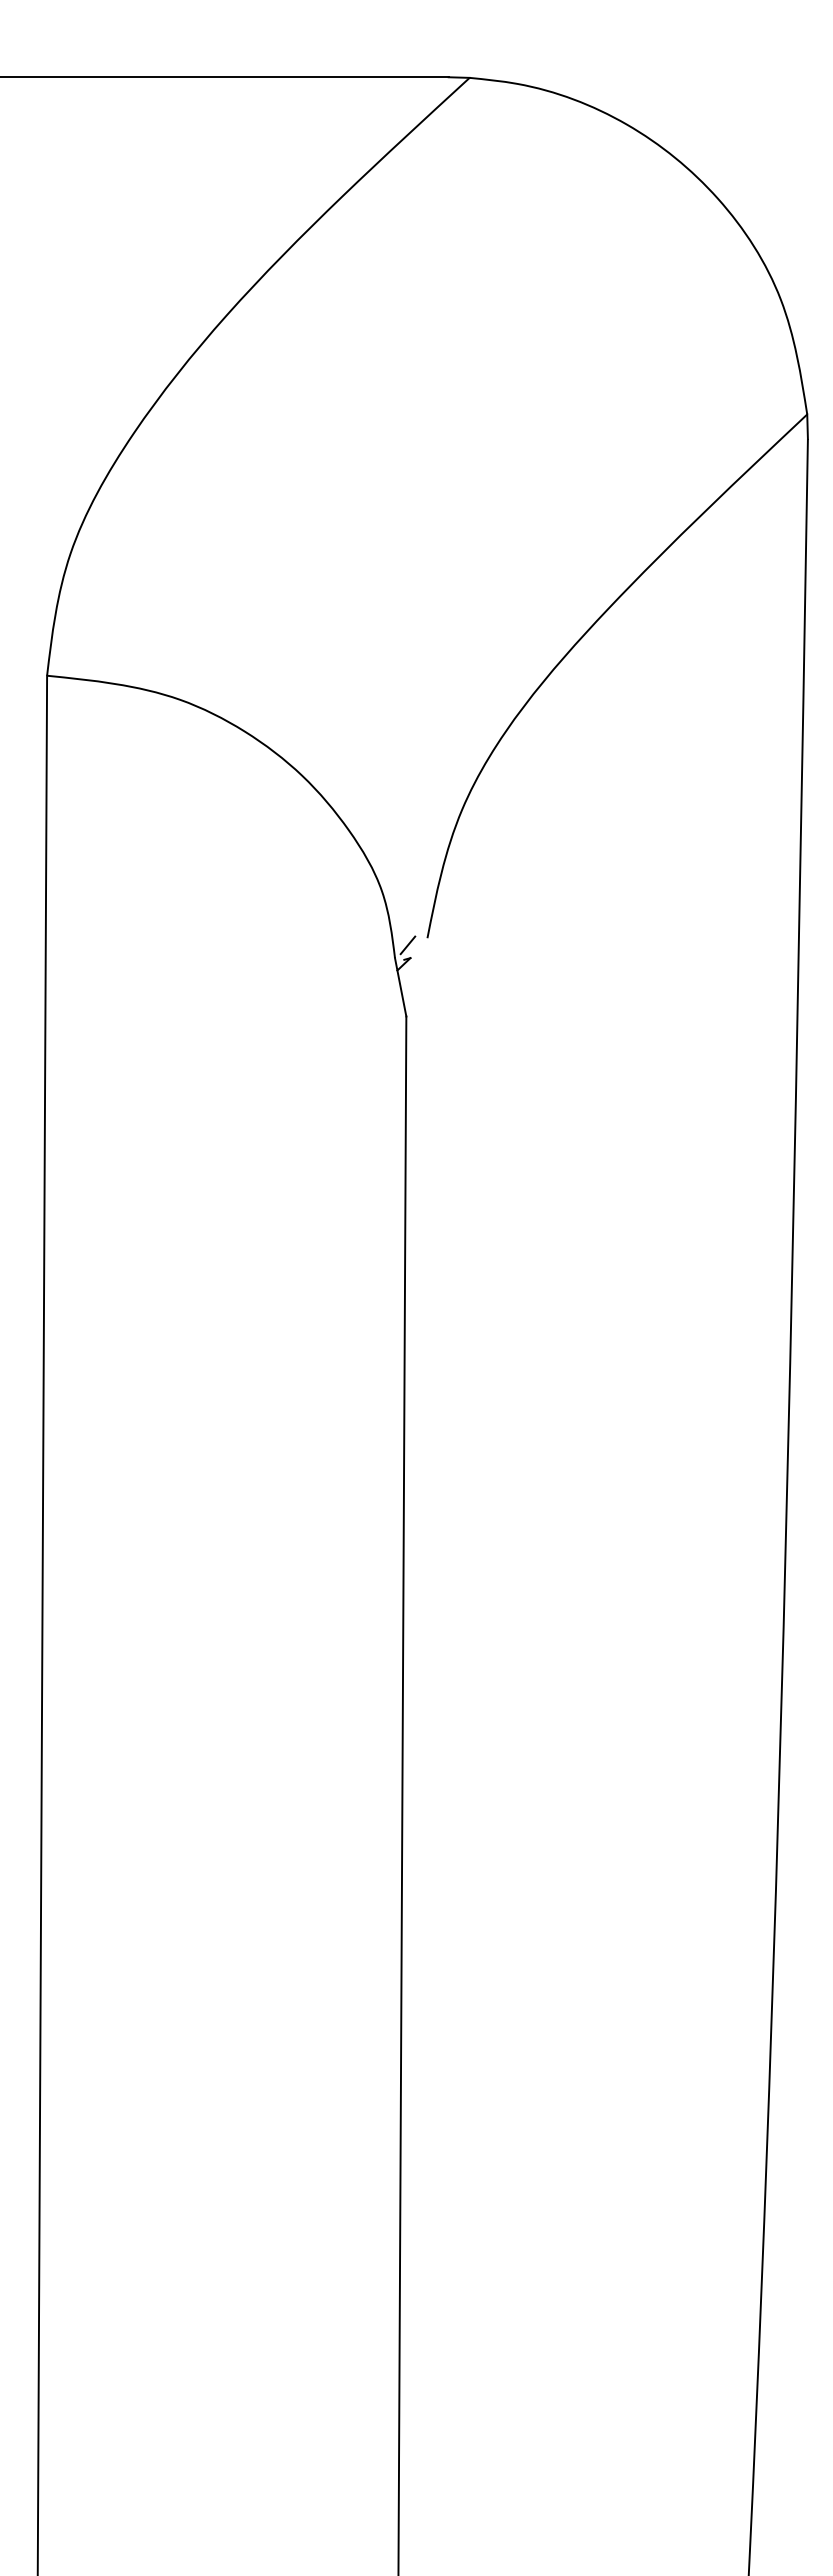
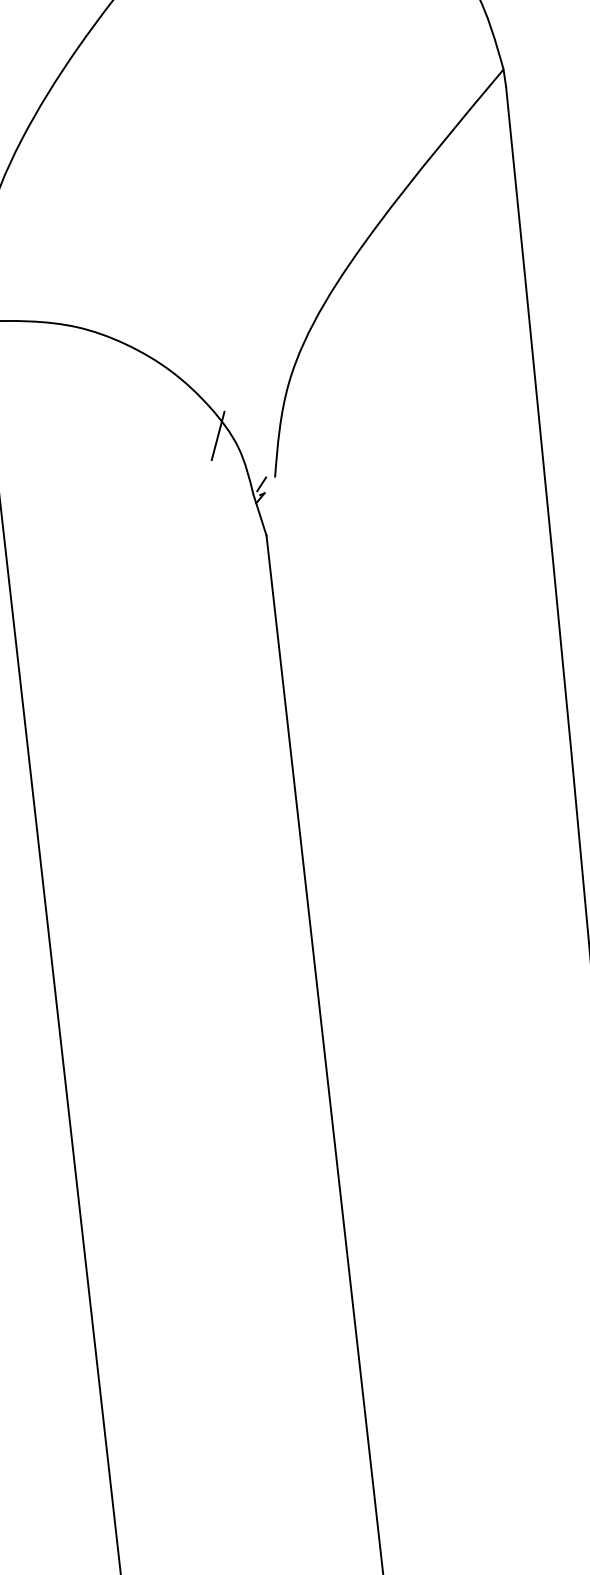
line: (355, 871) -> (217, 435), added

